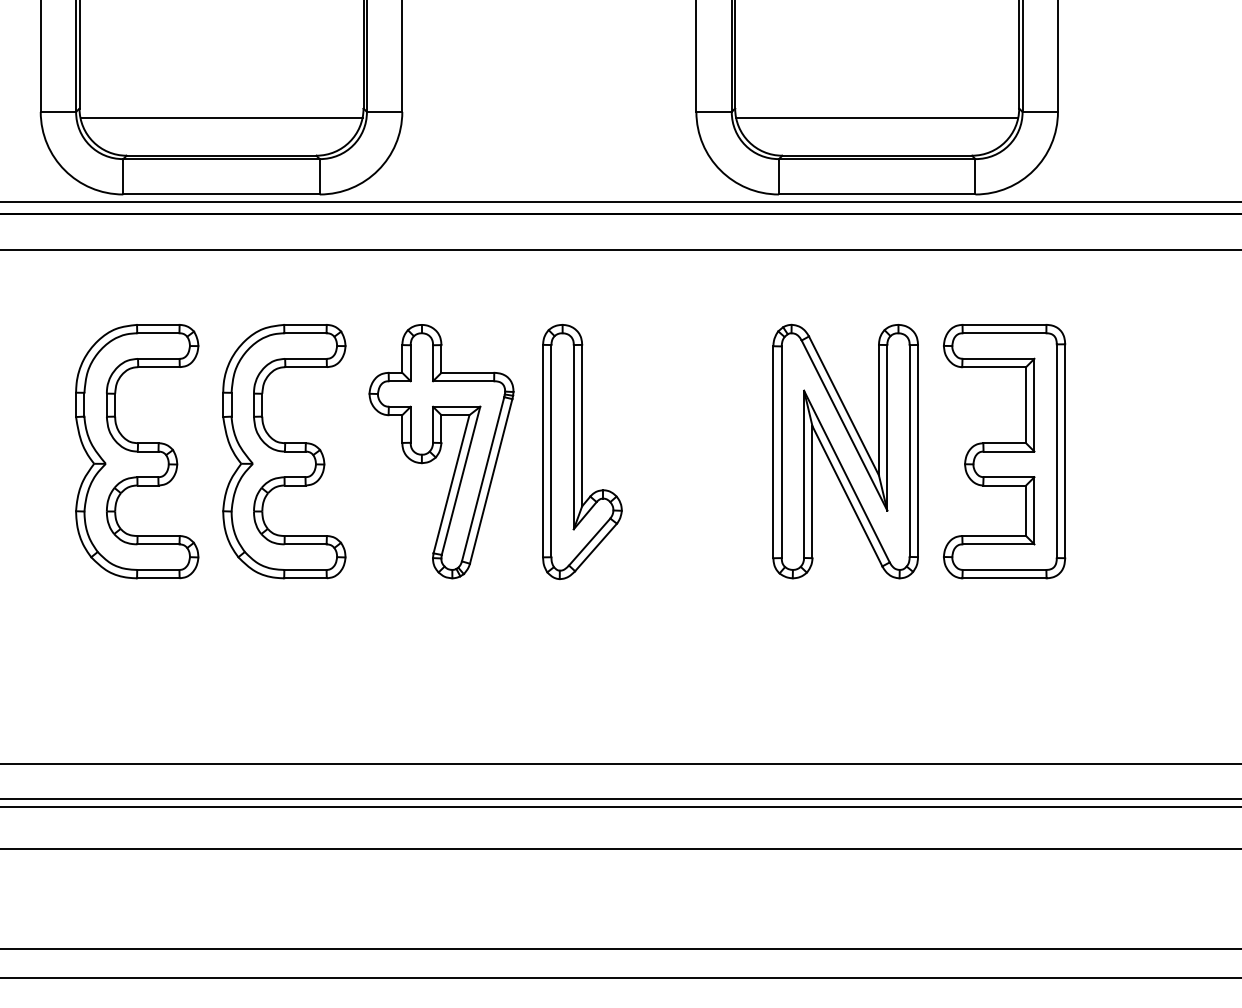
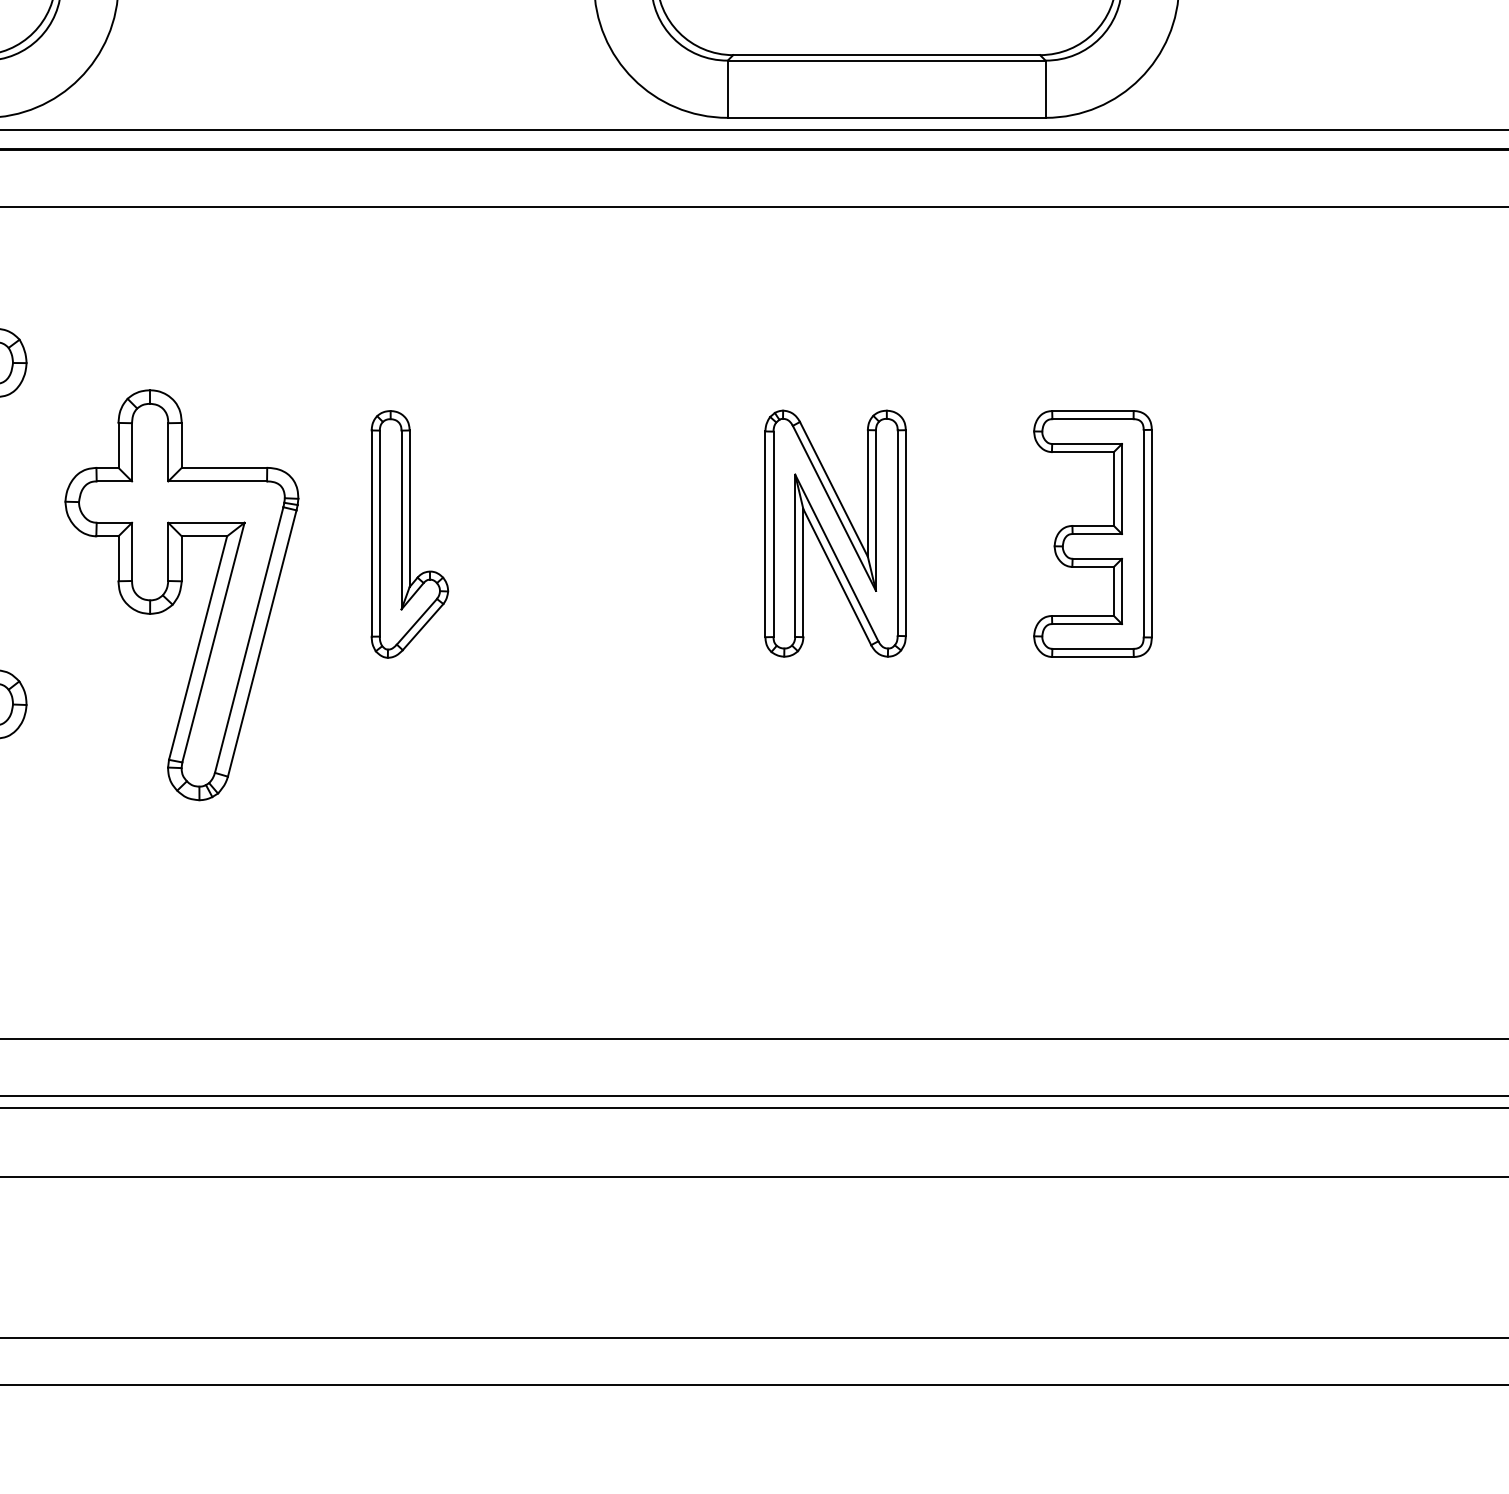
part: (441, 451) -> (181, 595), moved
part: (582, 451) -> (409, 533), size x0.6
part: (845, 451) -> (835, 533), size x0.6
part: (1004, 451) -> (1092, 533), size x0.6

